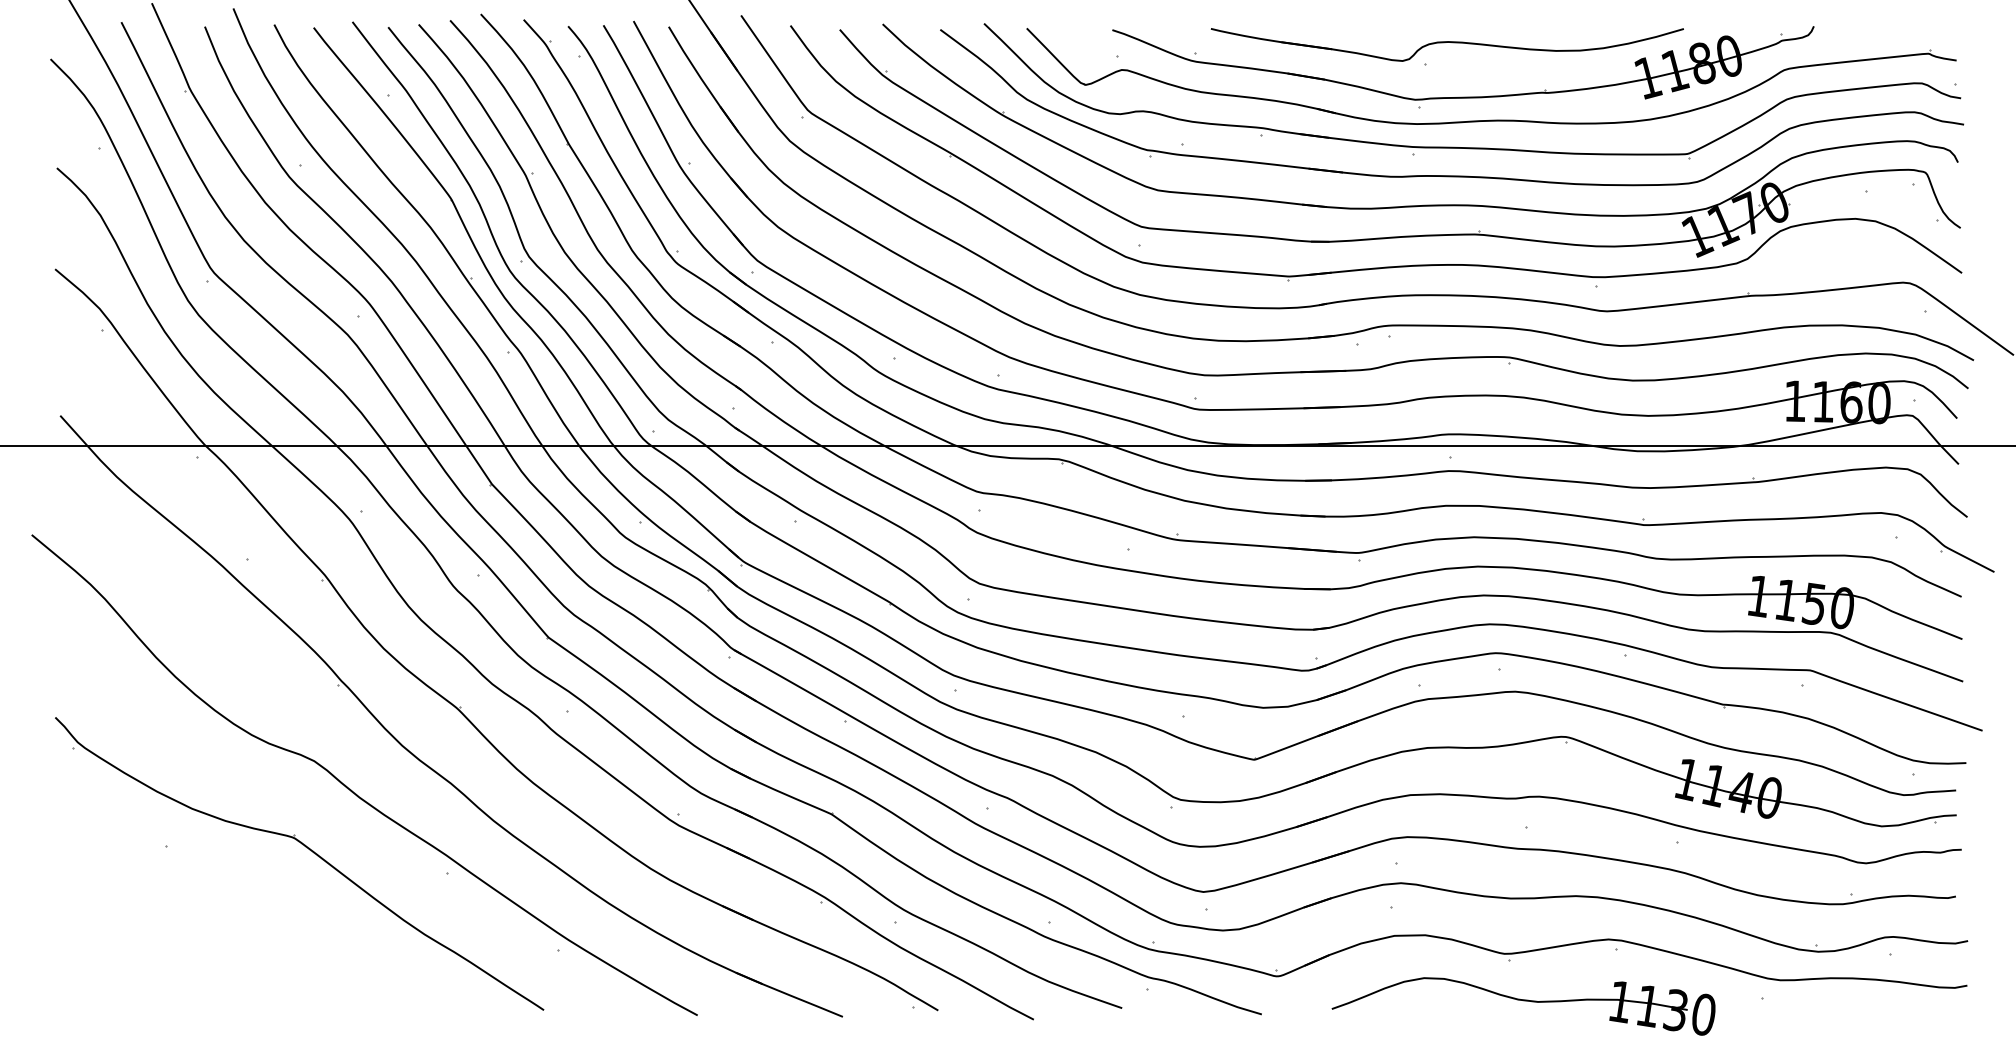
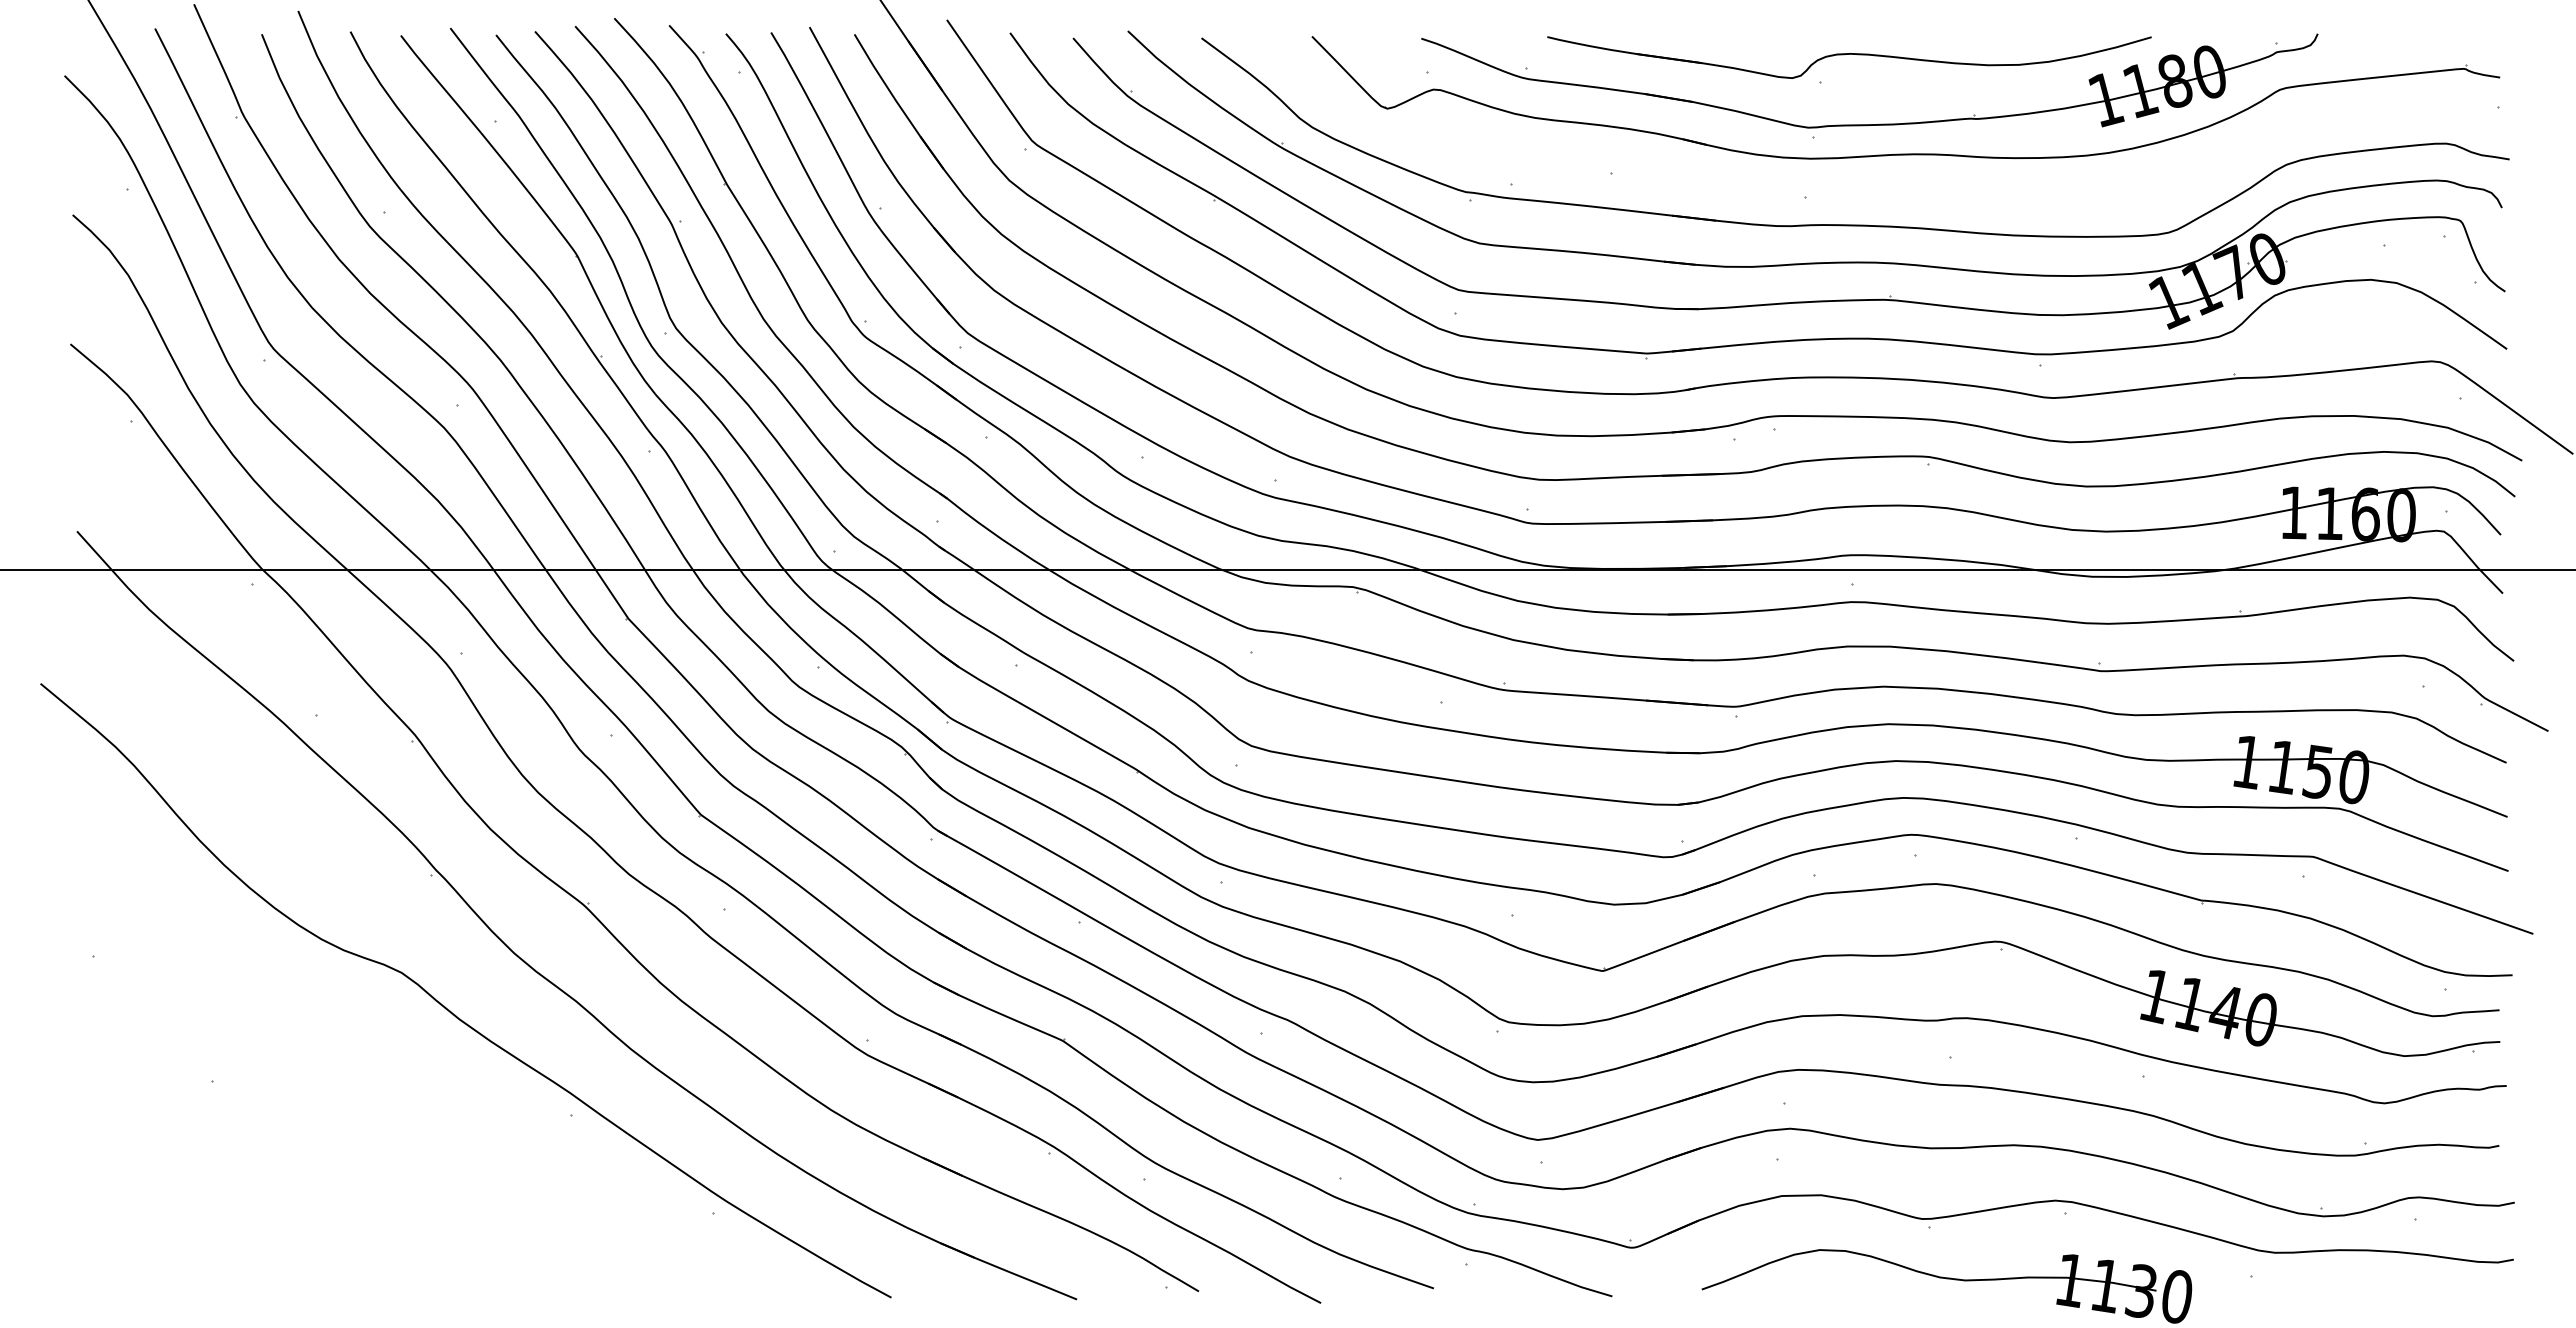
part: (1472, 147) -> (1881, 188), removed
part: (309, 850) -> (395, 1086), removed

